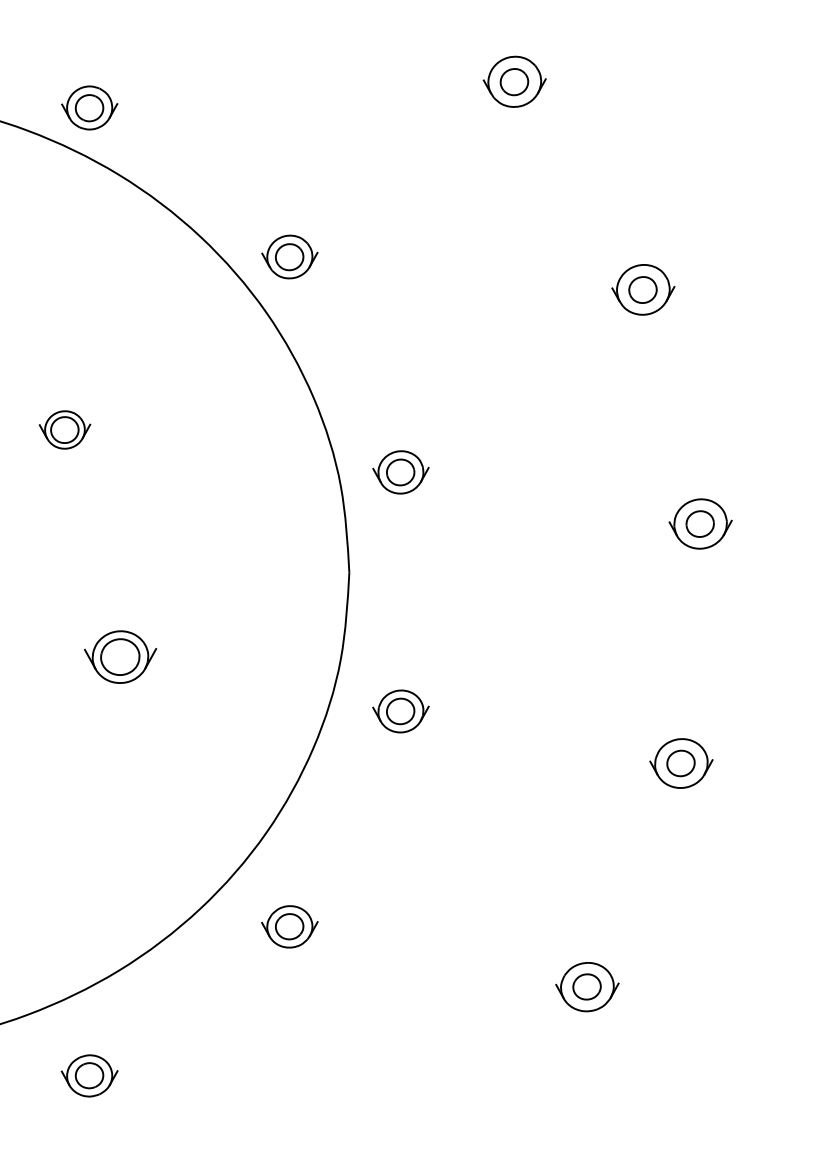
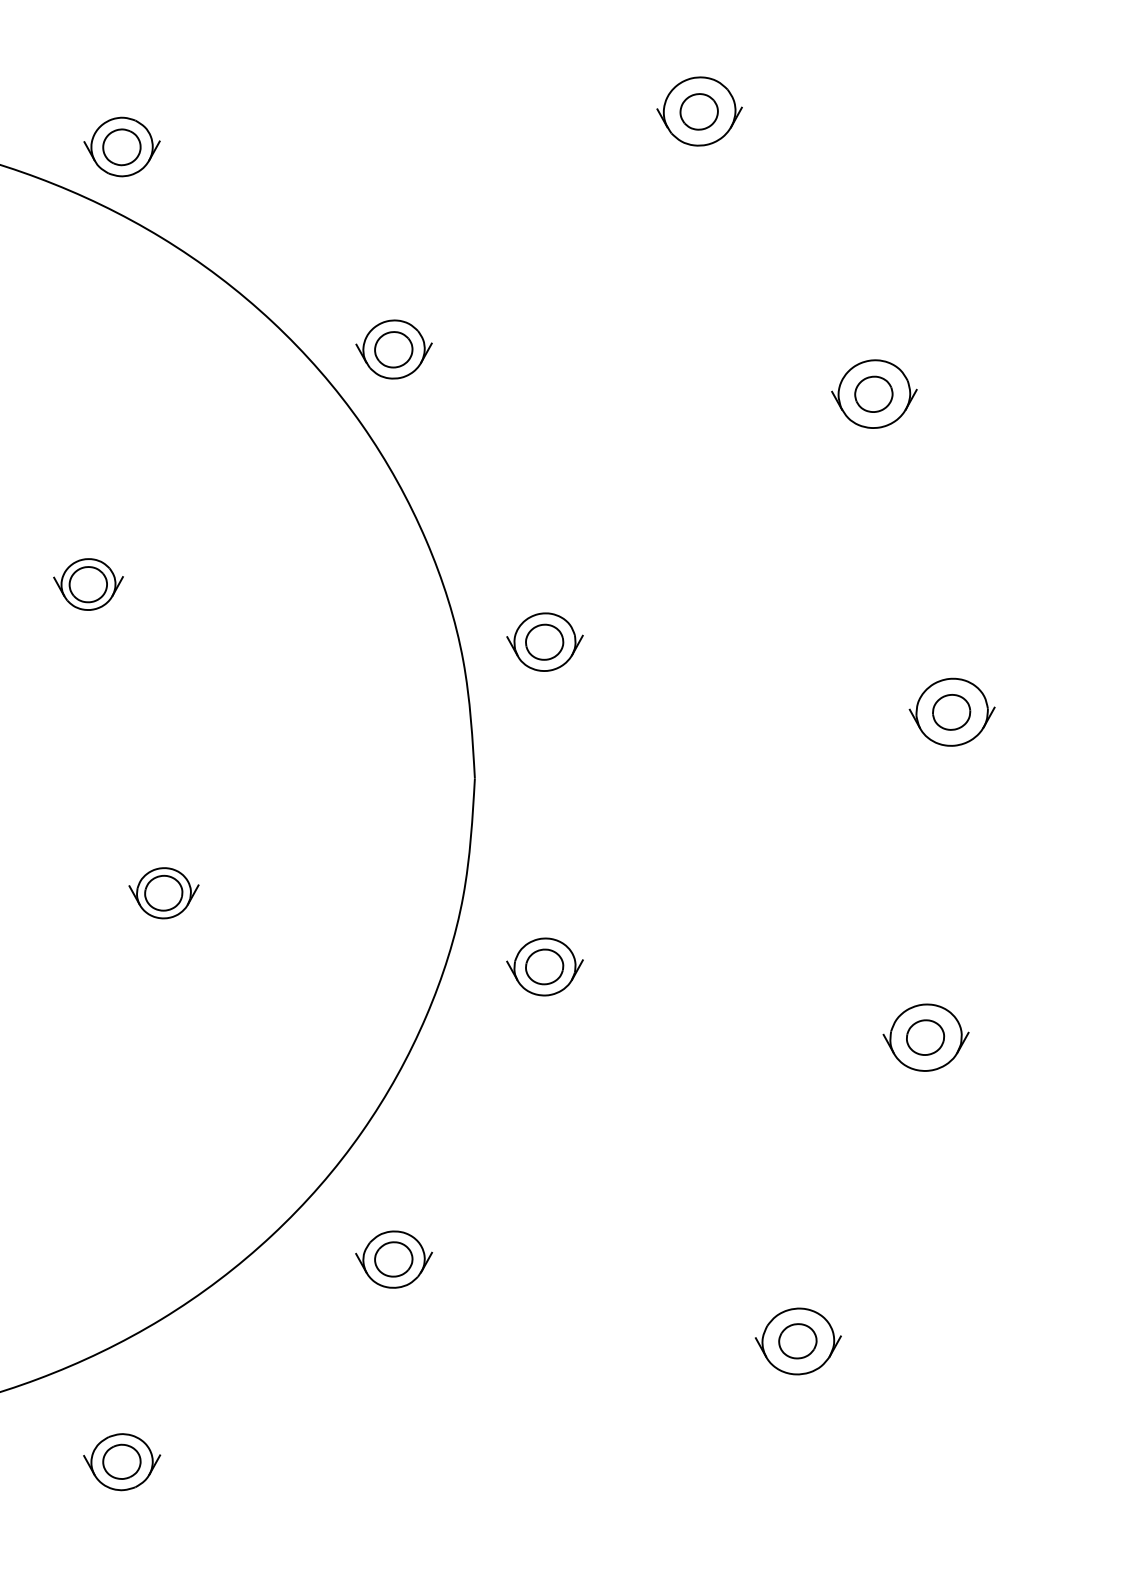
part: (120, 657) -> (163, 893), size x0.71

